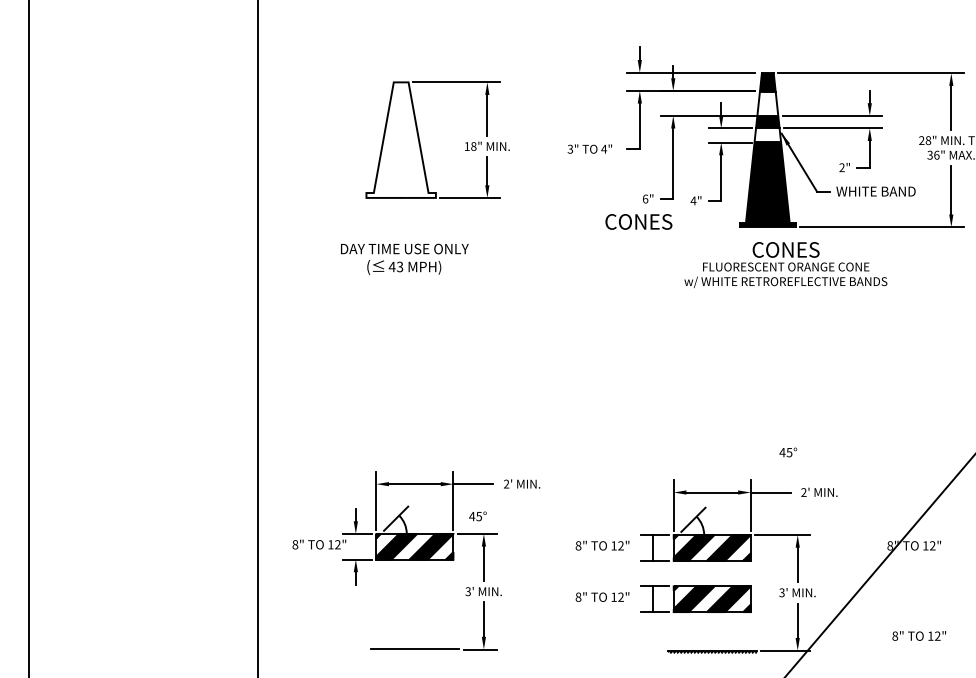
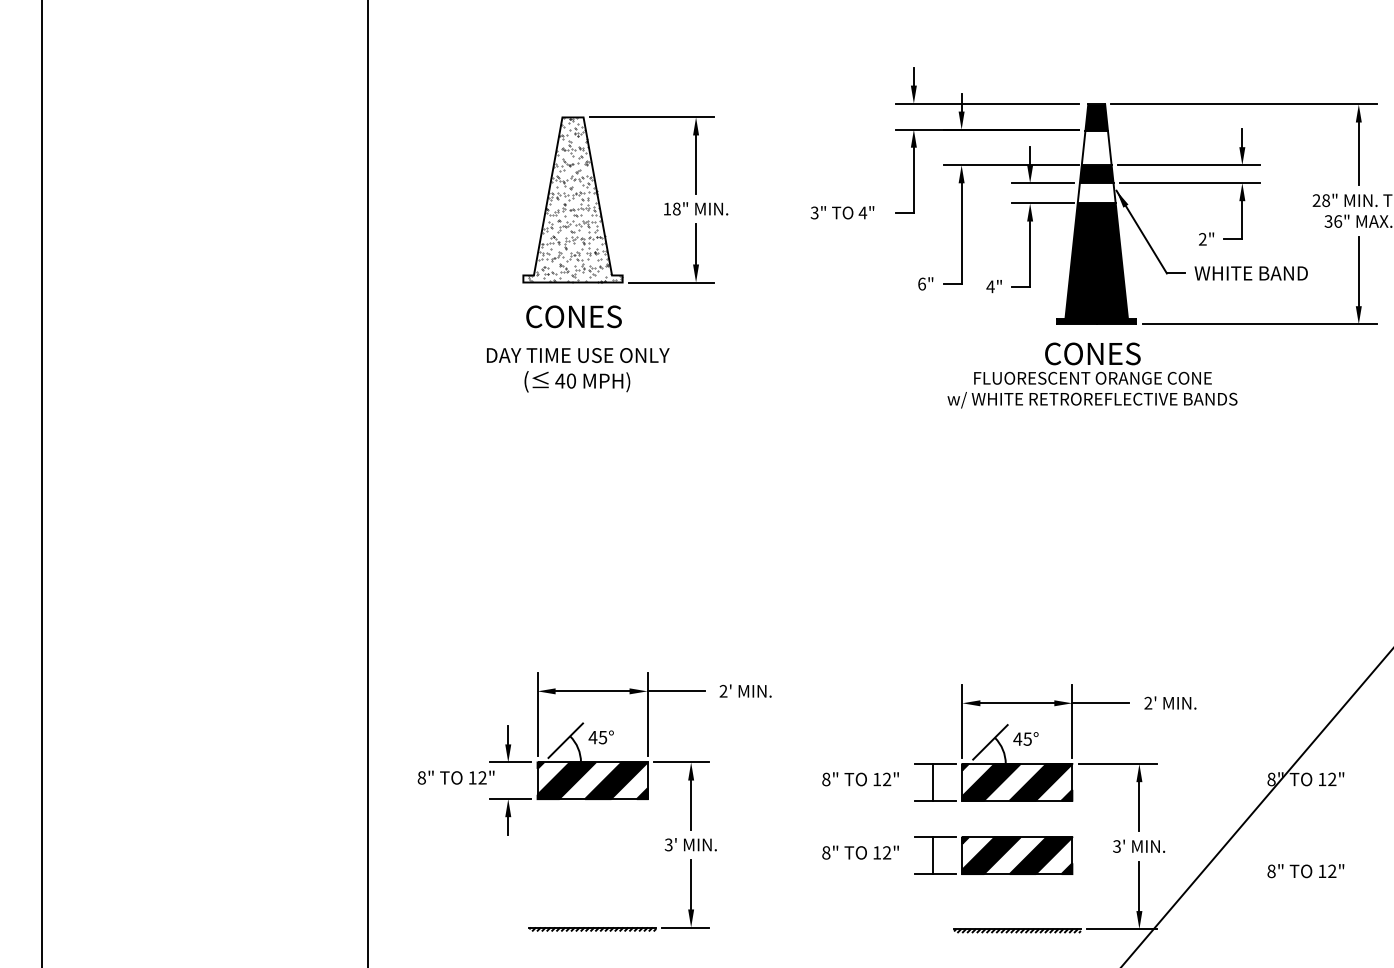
hatch: (402, 139) -> (574, 199), added
text: (638, 221) -> (573, 316), moved
text: (785, 264) -> (1091, 374), moved
text: (399, 267) -> (570, 381), 43 -> 40
text: (788, 452) -> (1026, 738), moved
text: (477, 516) -> (600, 737), moved
text: (919, 635) -> (1306, 870), moved
hatch: (414, 650) -> (592, 928), added

